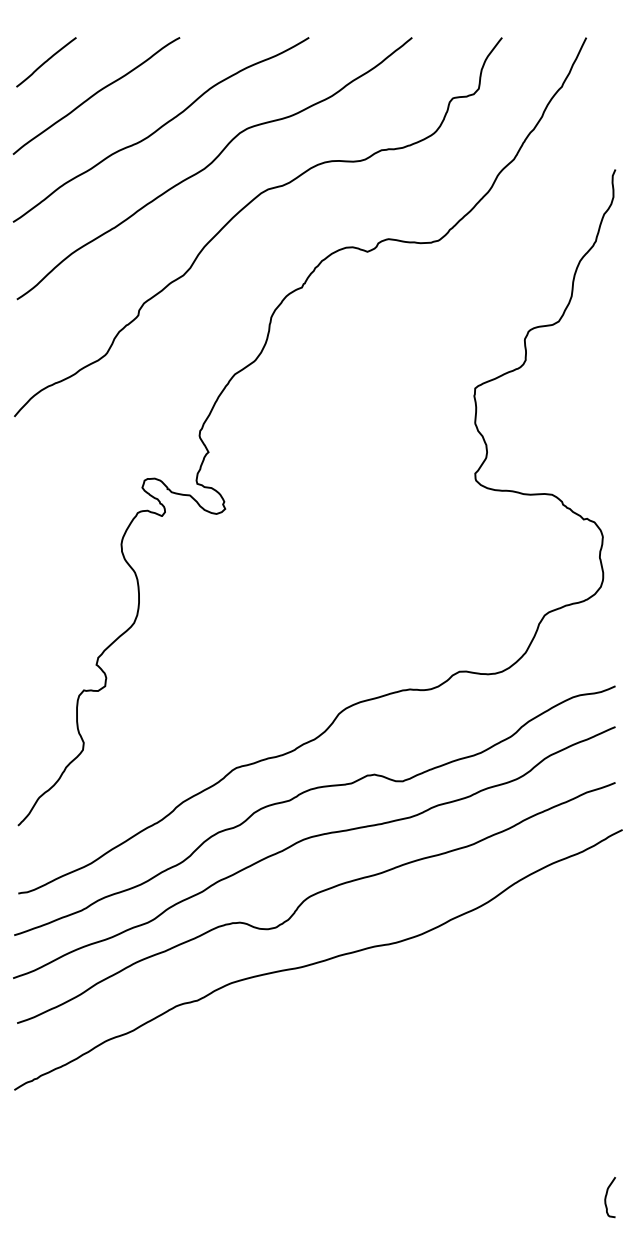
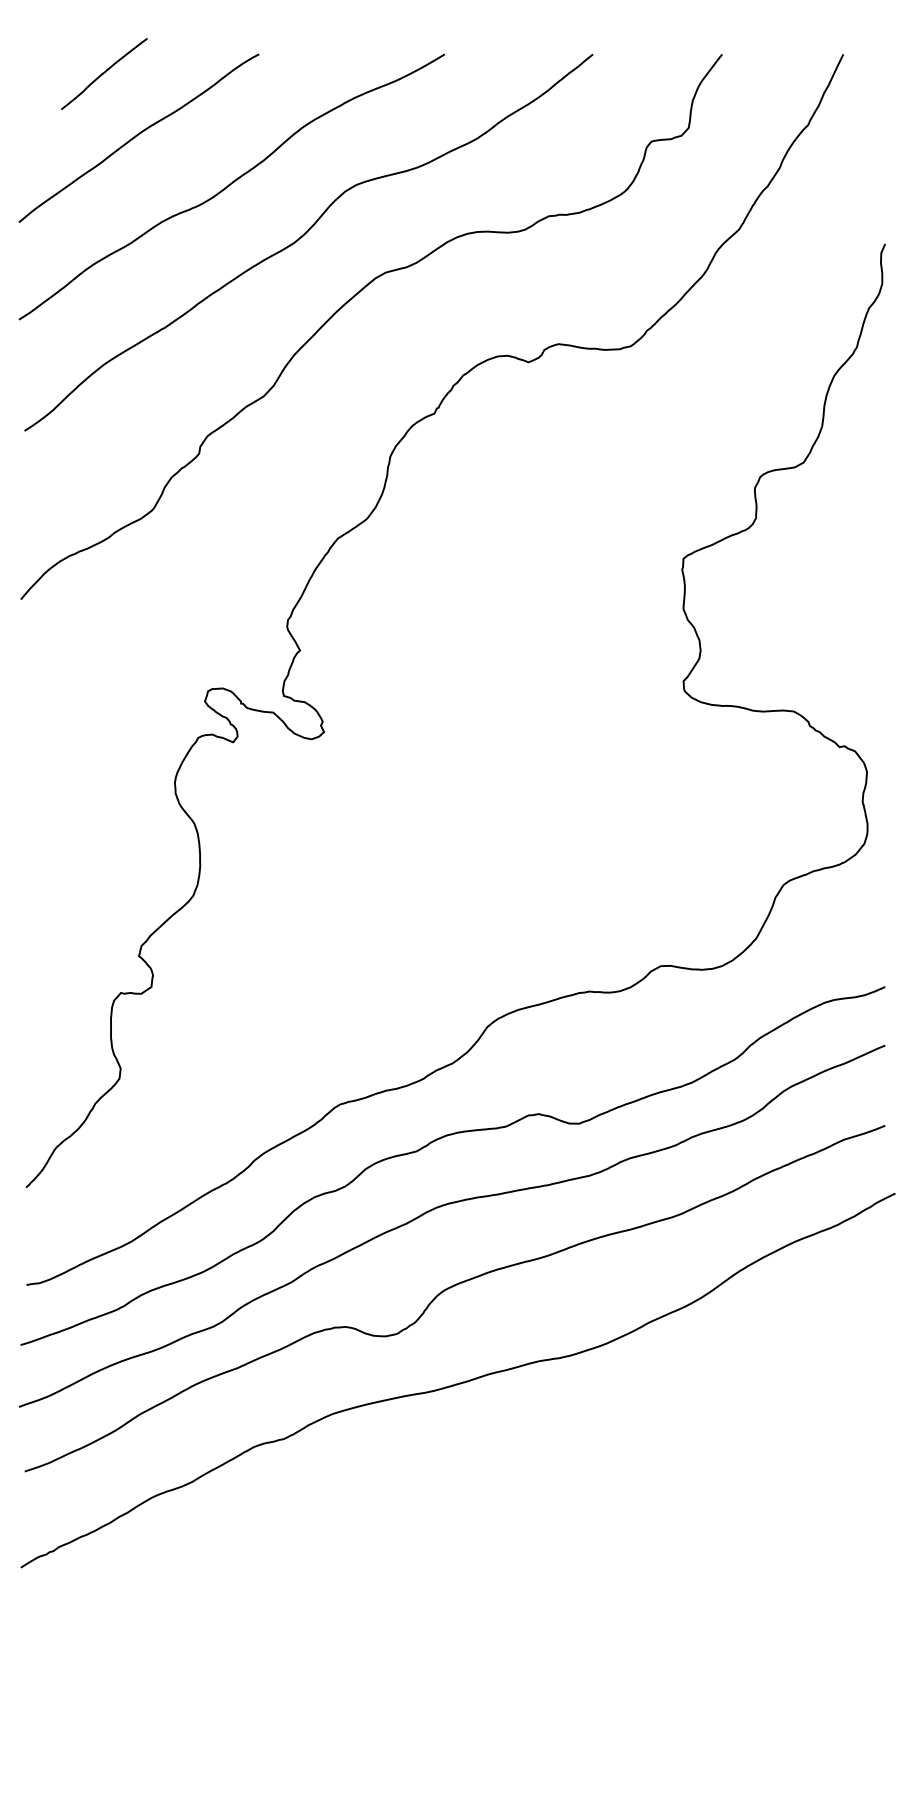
curve: (46, 62) -> (104, 74), moved
curve: (607, 1195) -> (873, 1719), removed

